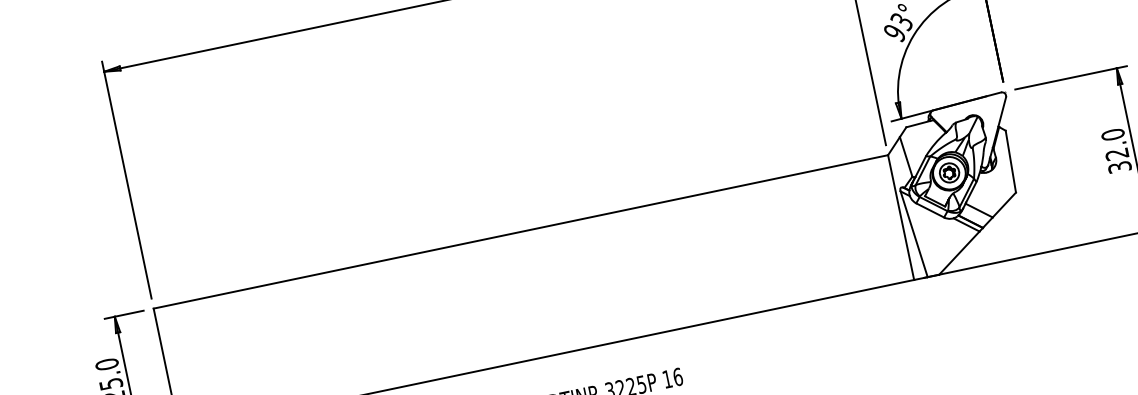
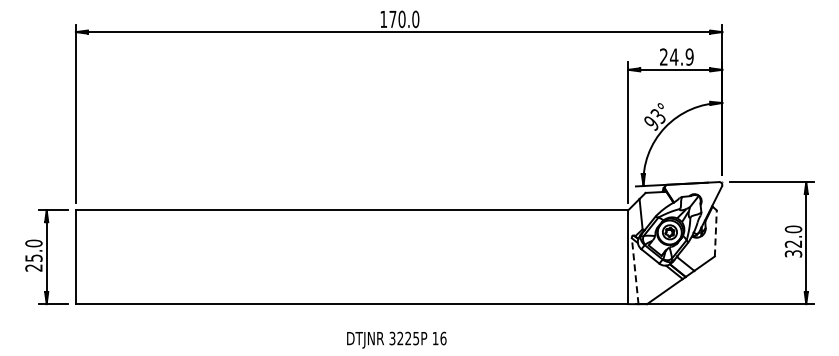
line: (1010, 160) -> (715, 232), solid -> dashed
line: (914, 233) -> (635, 270), solid -> dashed

